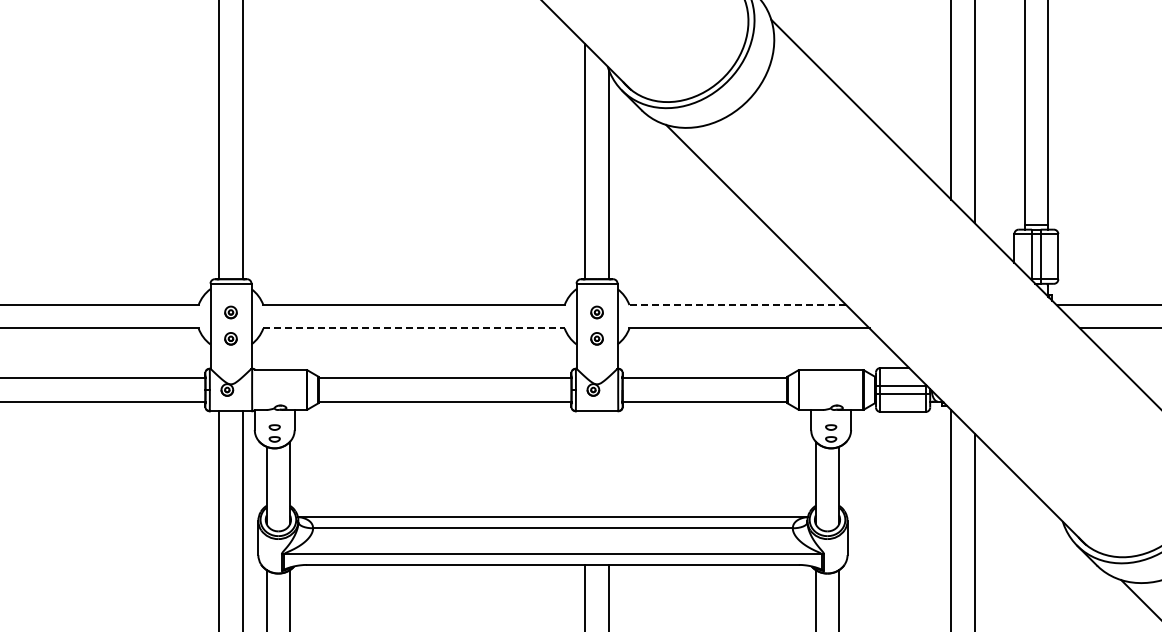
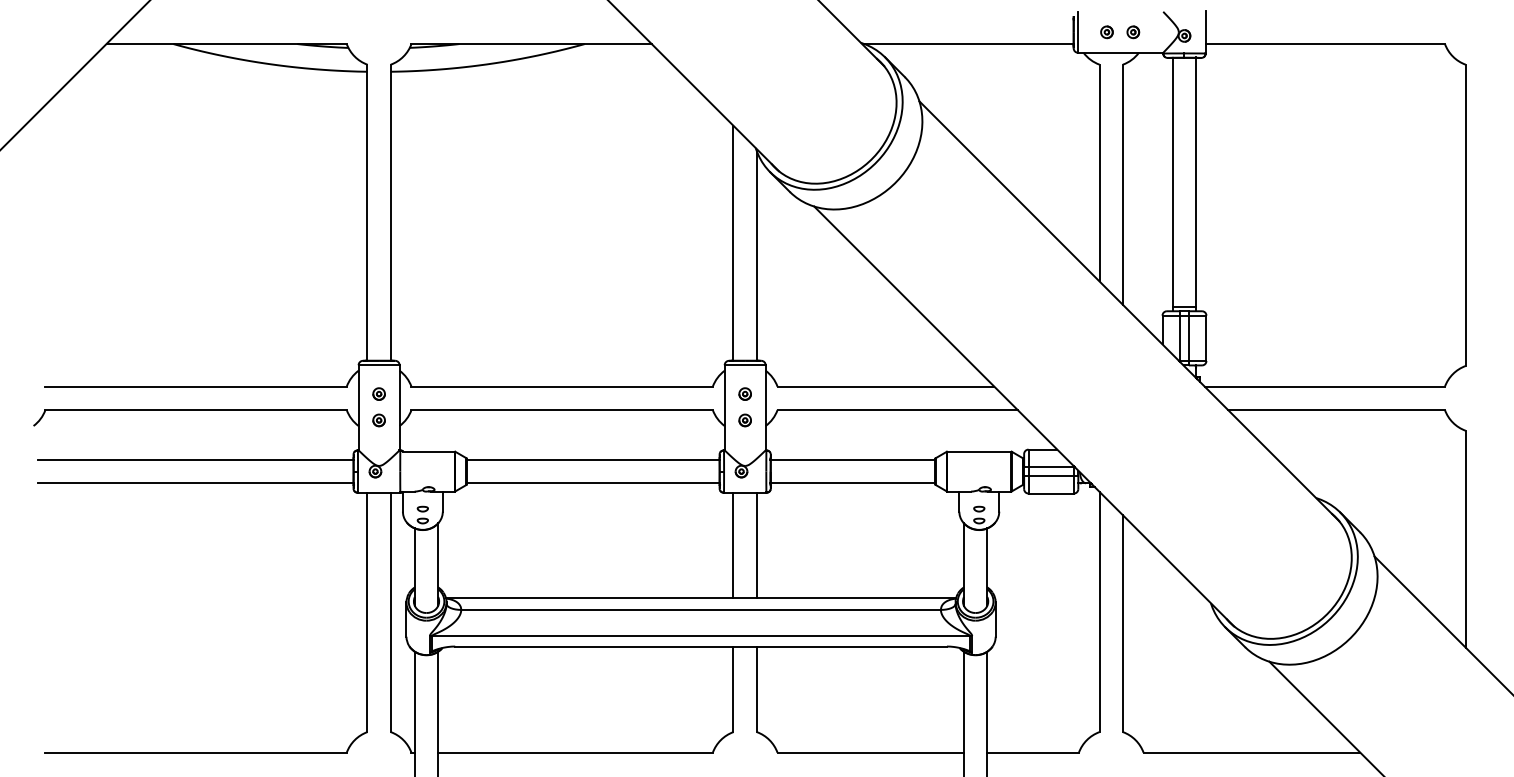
line: (737, 304) -> (885, 386), dashed -> solid
line: (414, 328) -> (562, 410), dashed -> solid
line: (585, 463) -> (733, 545), added
line: (608, 463) -> (756, 545), added

